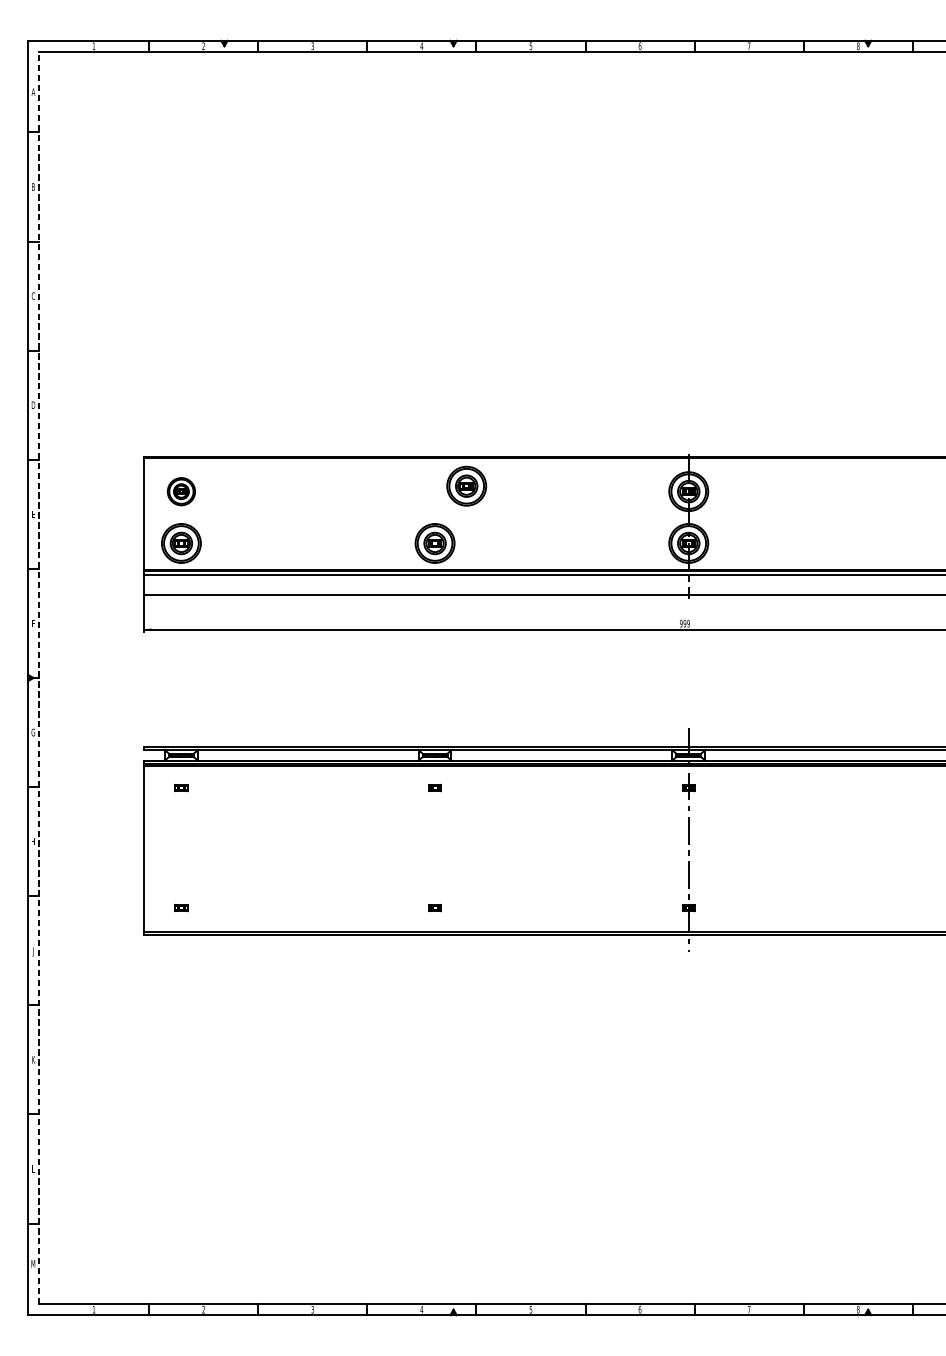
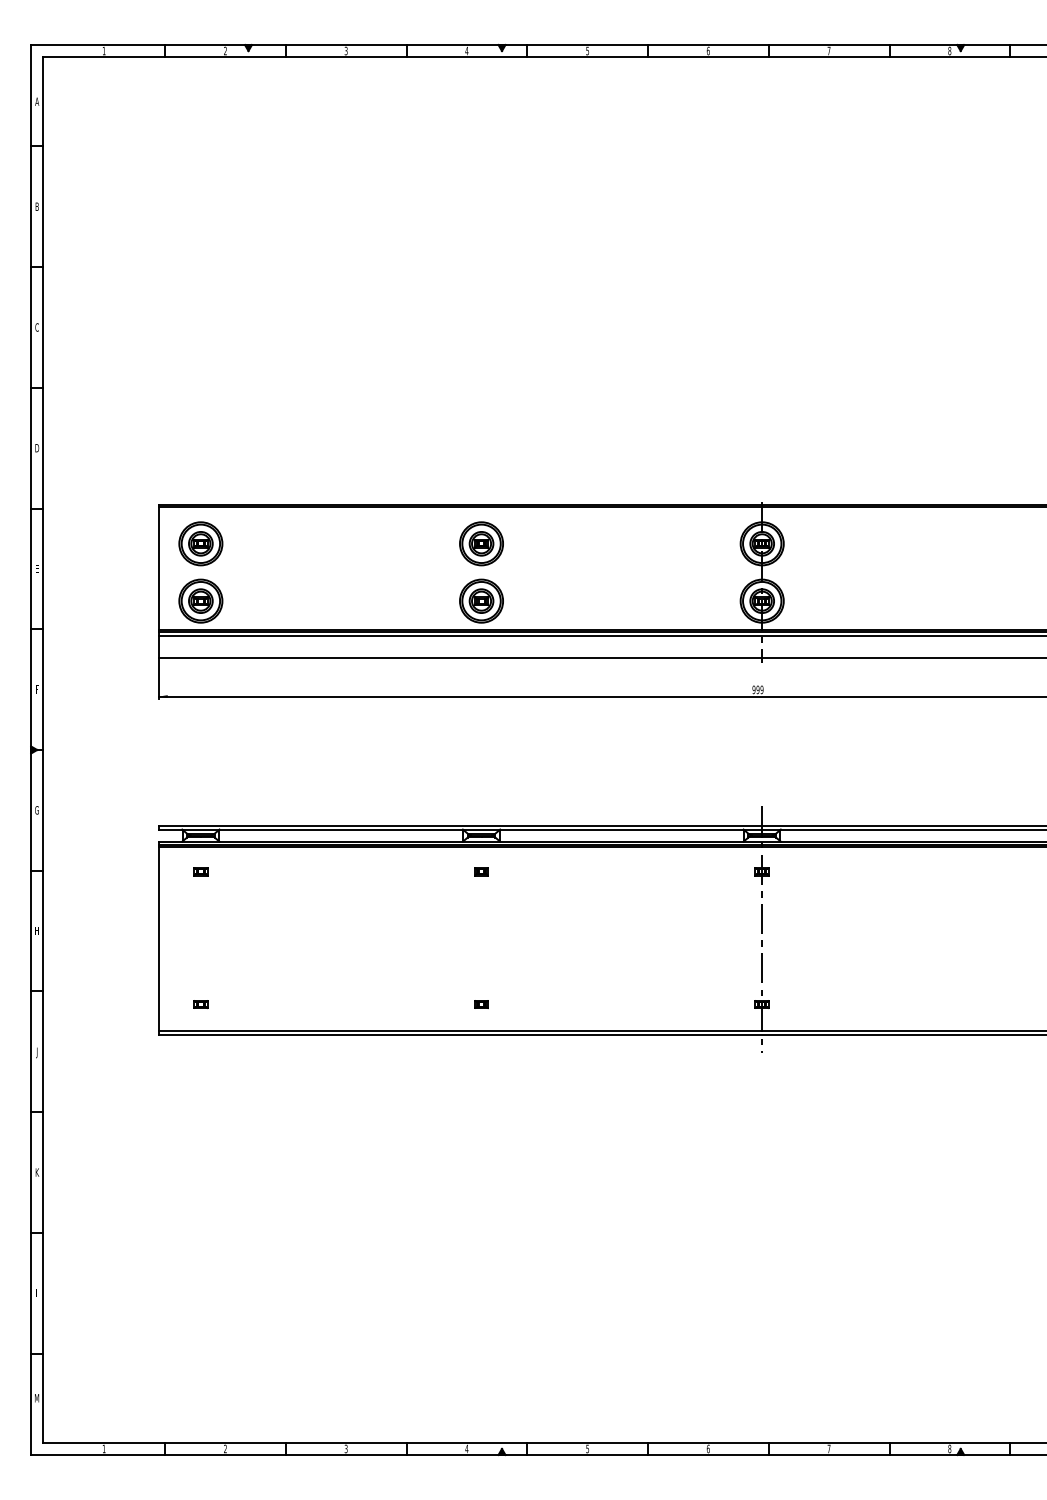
part: (466, 485) -> (481, 543), moved
part: (181, 491) -> (200, 543), size x1.43
line: (39, 677) -> (43, 749), dashed -> solid

